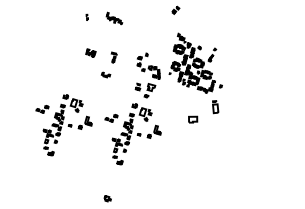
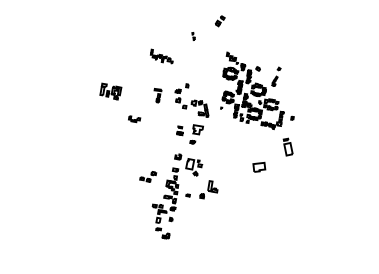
part: (86, 16) -> (192, 35), moved
part: (114, 18) -> (161, 56), moved
part: (90, 52) -> (110, 90), size x1.67
part: (113, 57) -> (157, 95), moved
part: (63, 125) -> (83, 193), removed

